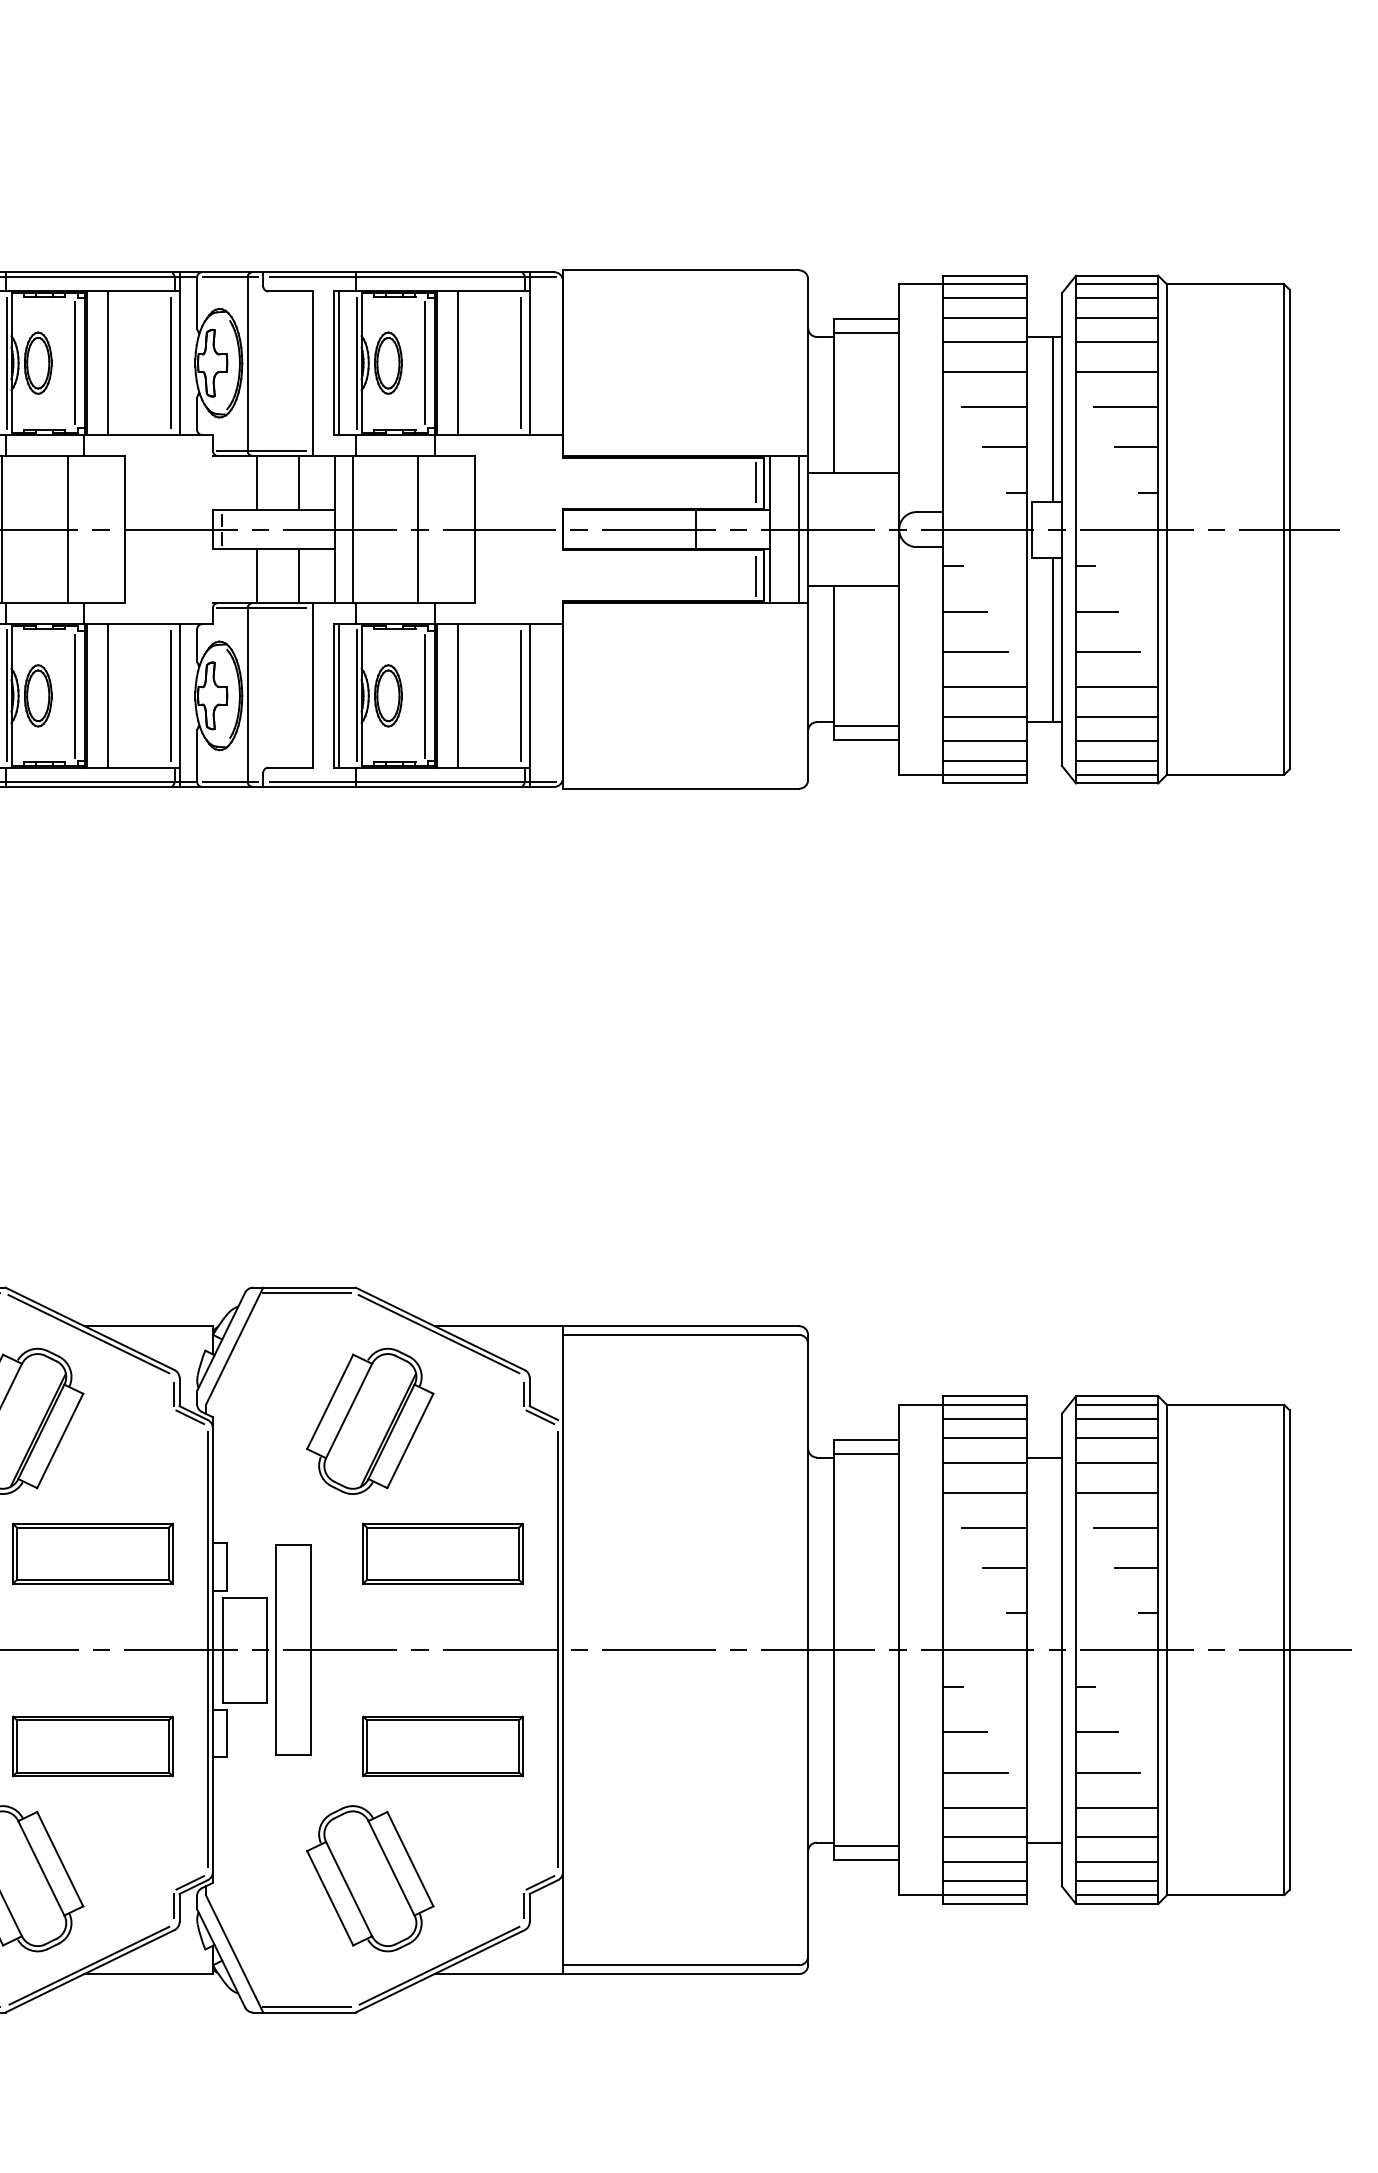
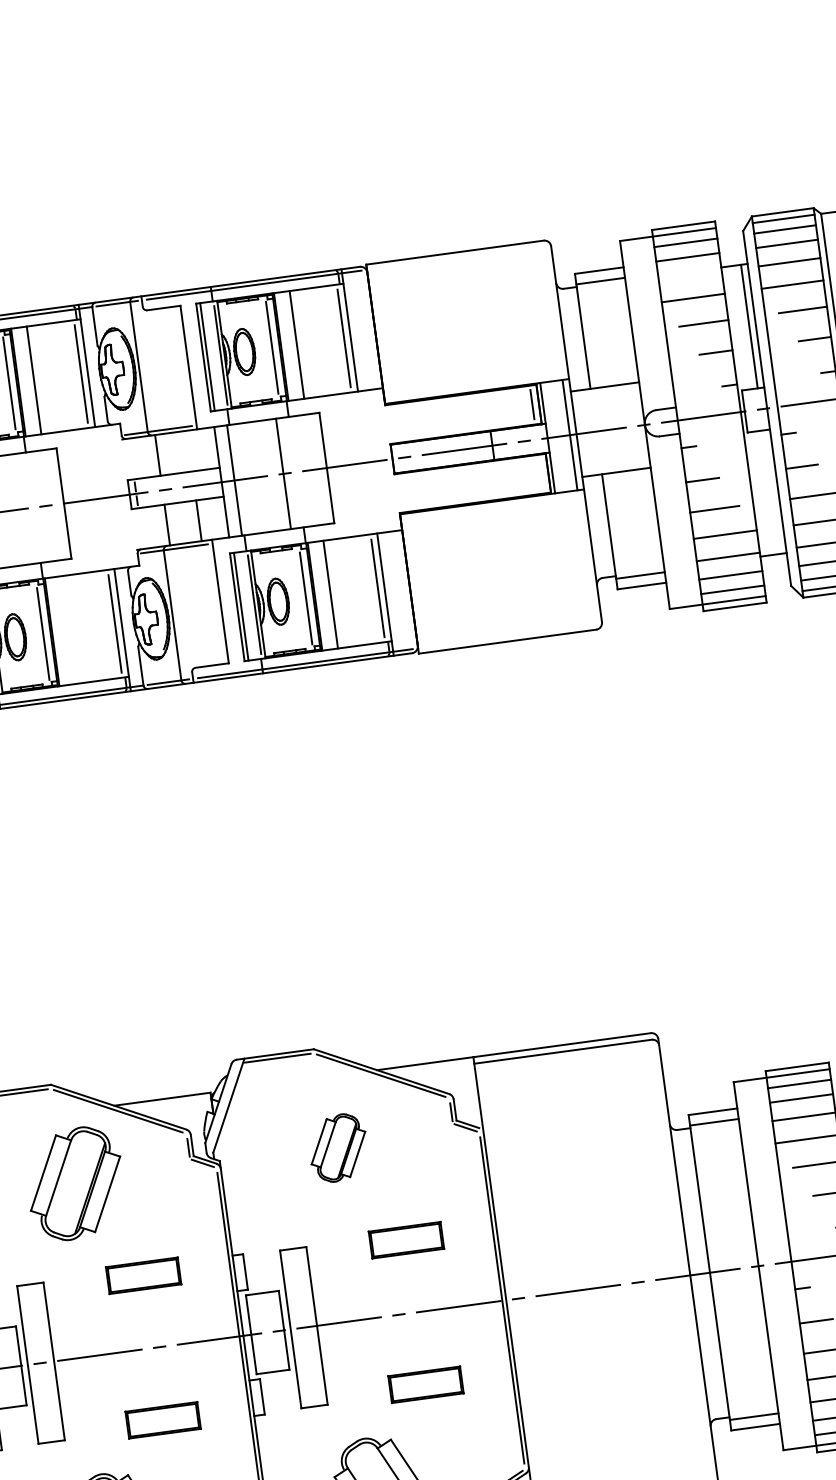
line: (984, 342) -> (689, 275), removed
line: (298, 483) -> (189, 451), removed
line: (67, 529) -> (20, 509), removed
line: (755, 575) -> (541, 474), removed
line: (1053, 639) -> (771, 491), removed
line: (107, 695) -> (67, 629), removed
part: (370, 1420) -> (338, 1147), size x0.6
part: (92, 1553) -> (143, 1275), size x0.6
part: (442, 1553) -> (406, 1240), size x0.6
part: (92, 1746) -> (162, 1420), size x0.6
part: (442, 1746) -> (425, 1384), size x0.6

